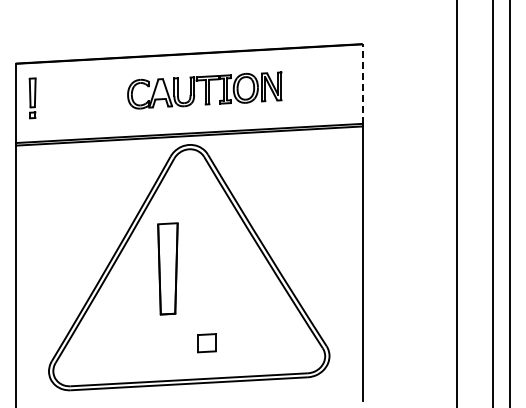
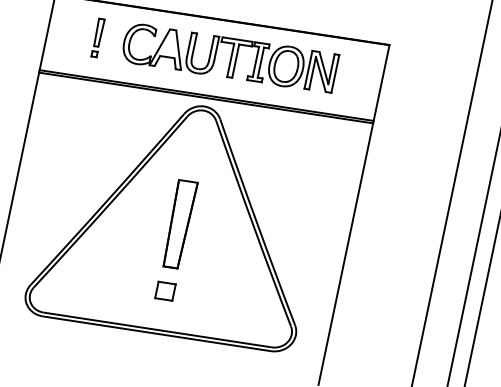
line: (362, 84) -> (381, 83), dashed -> solid
part: (204, 90) -> (229, 57), size x1.43
part: (32, 98) -> (97, 38), moved
part: (167, 268) -> (179, 223), moved
part: (206, 343) -> (164, 291), moved

